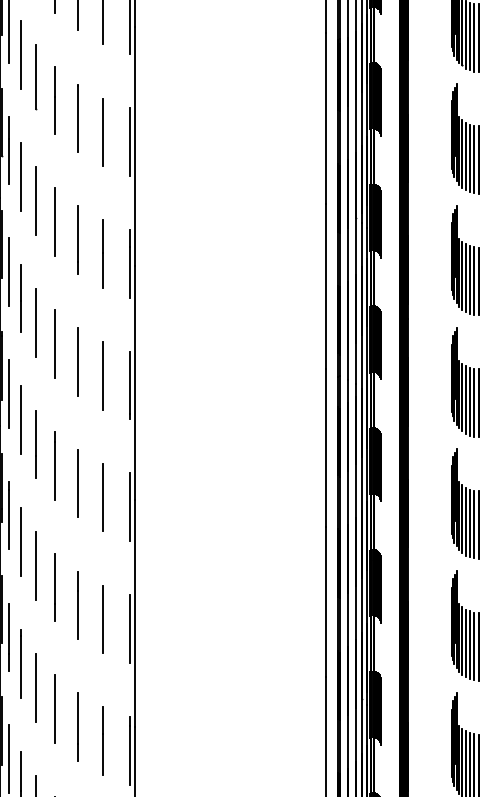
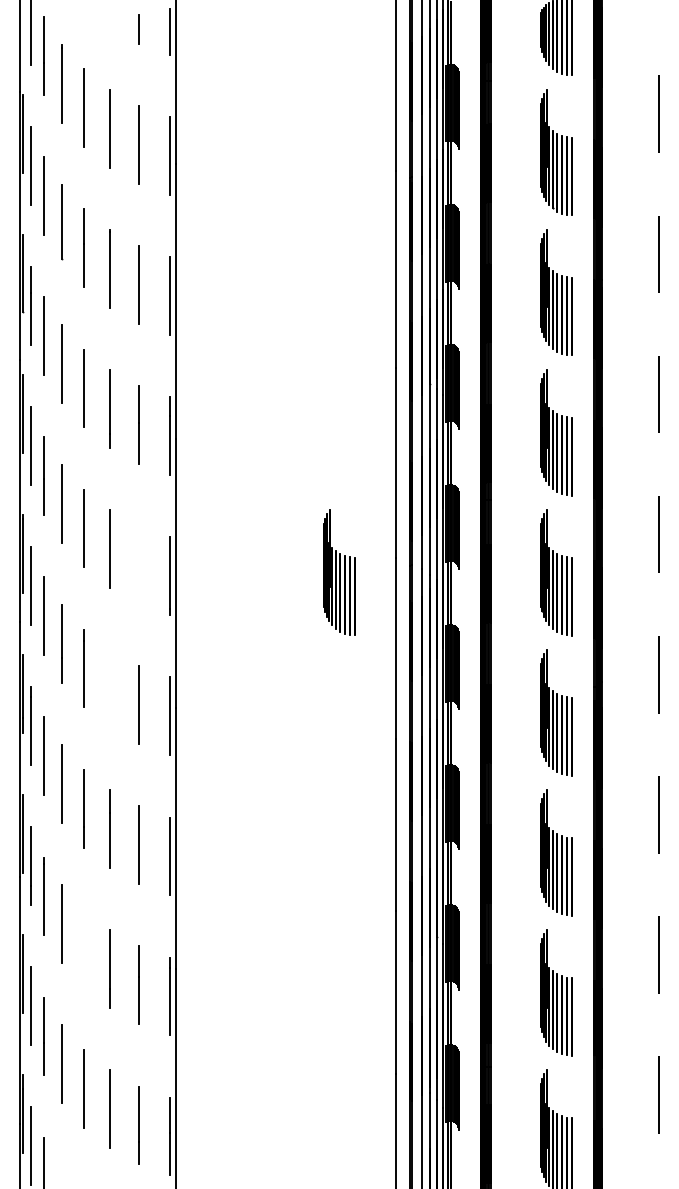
line: (103, 376) -> (139, 565), removed
part: (277, 382) -> (339, 572), added
line: (78, 483) -> (110, 689), removed
line: (55, 709) -> (84, 948), removed

